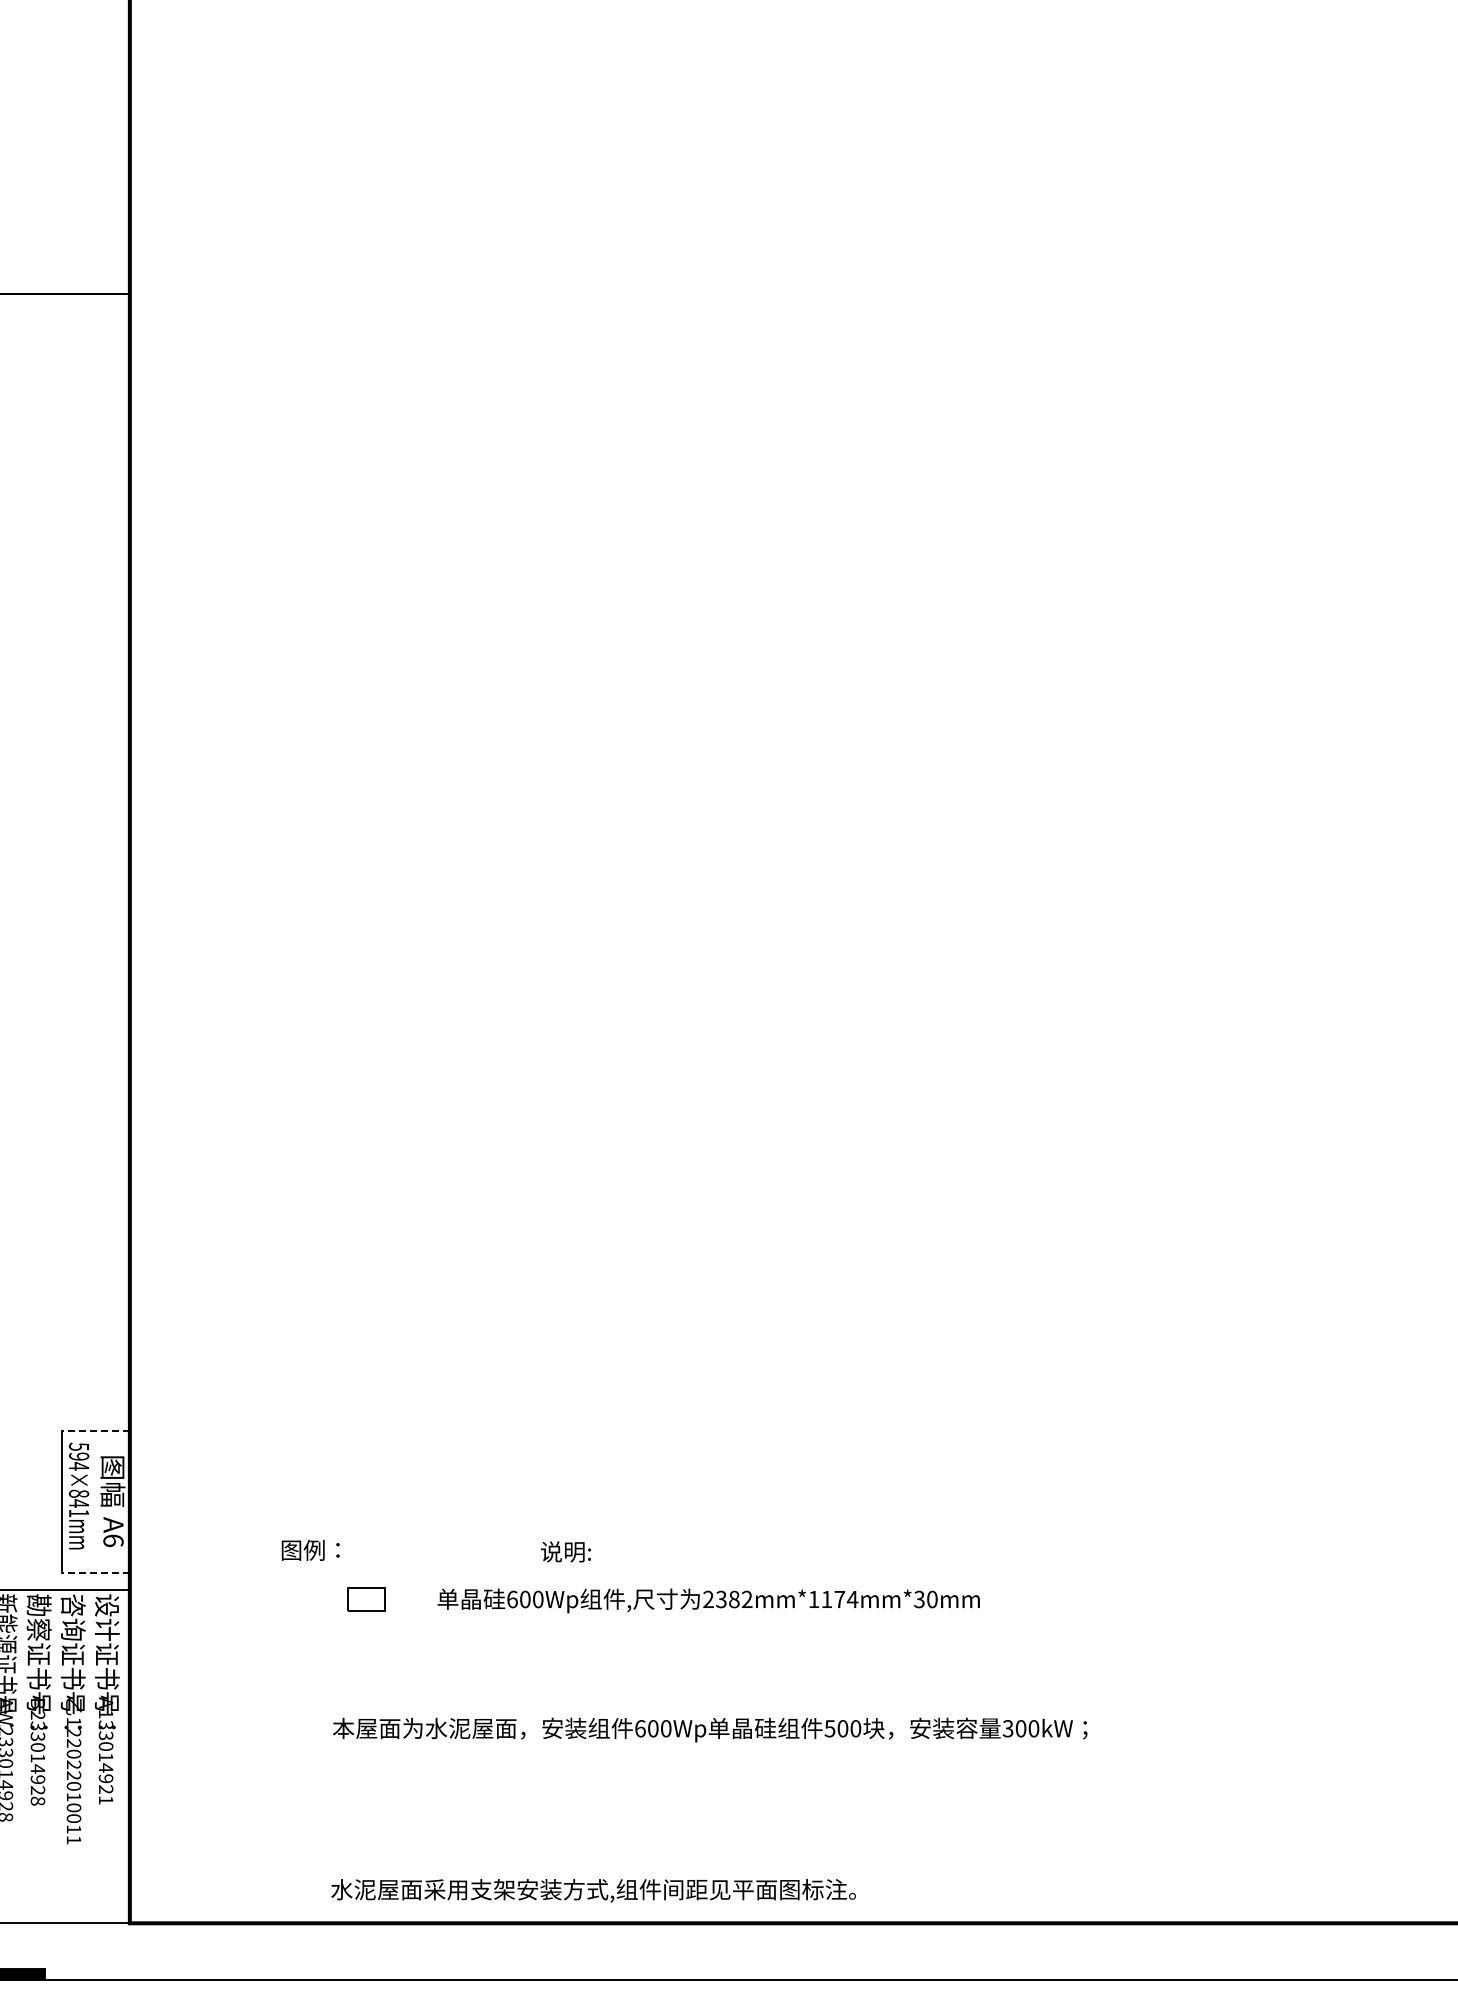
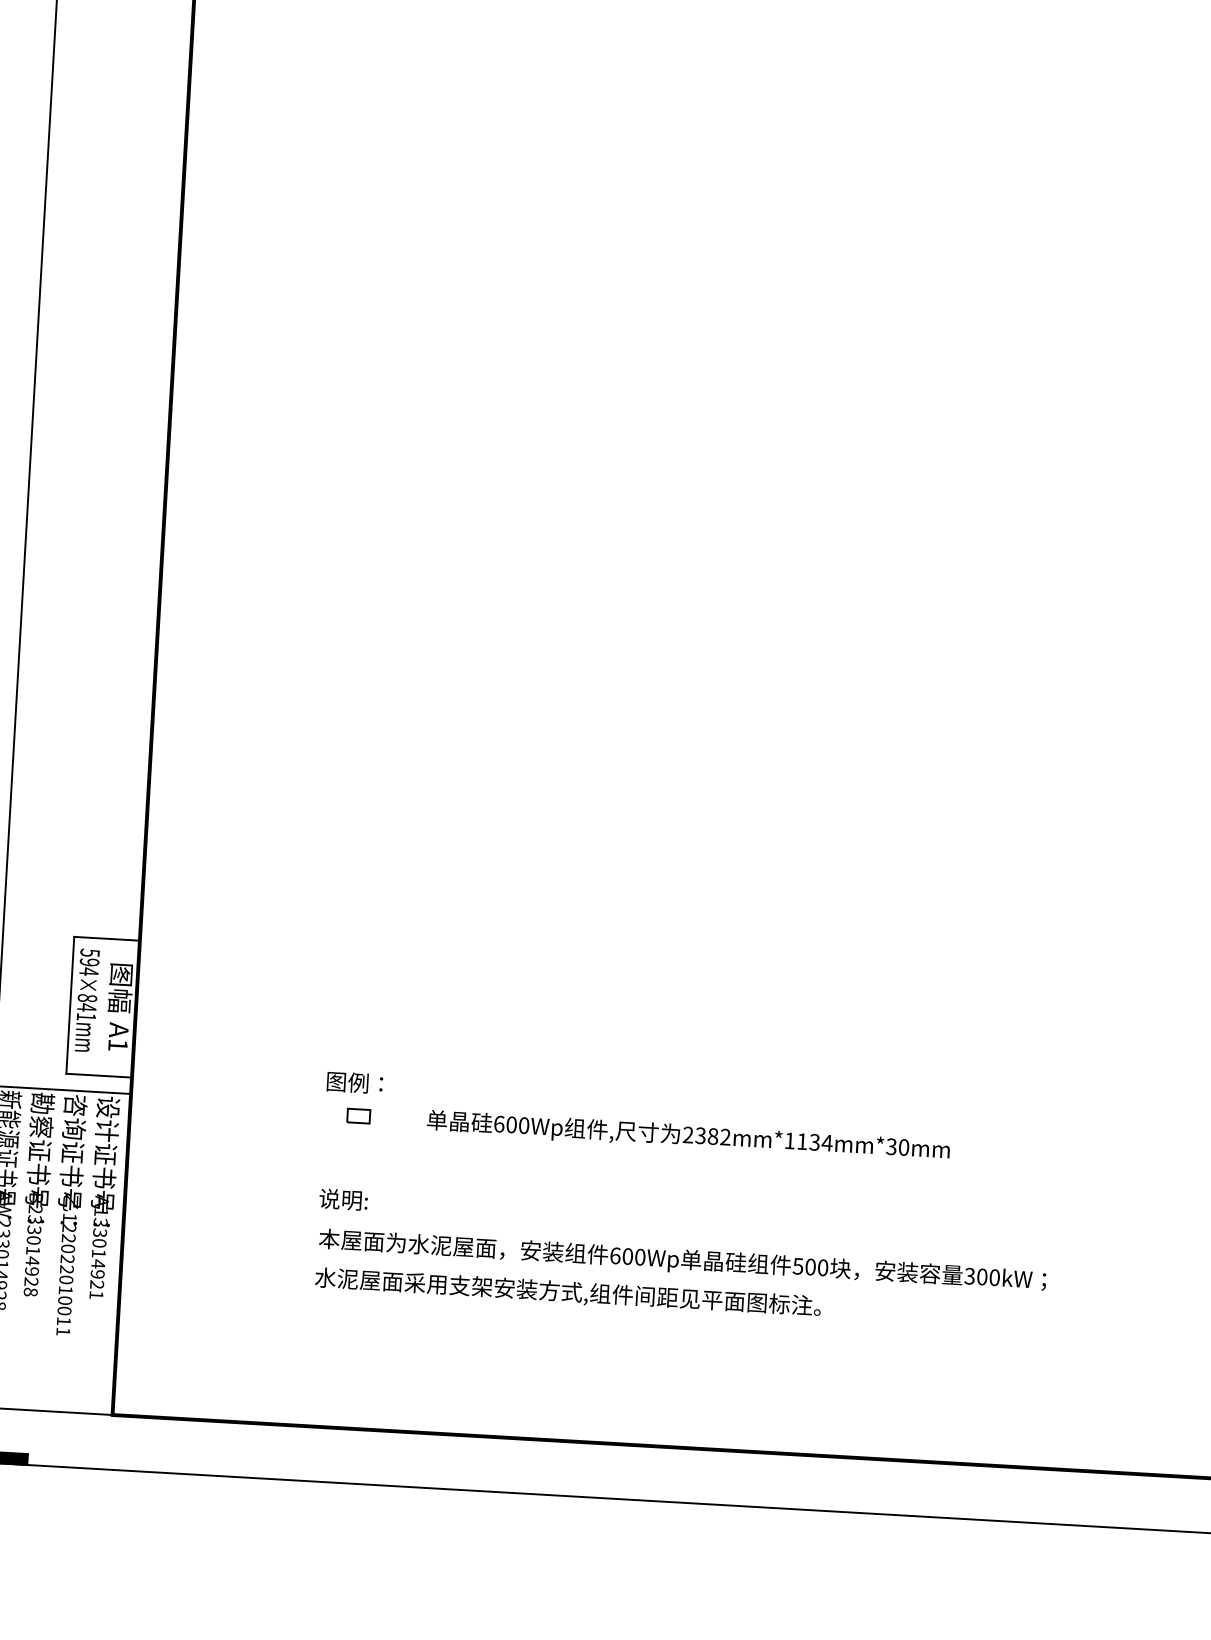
line: (95, 1431) -> (106, 939), dashed -> solid
text: (113, 1540) -> (118, 1045), A6 -> A1
text: (310, 1549) -> (354, 1082), moved
text: (565, 1551) -> (343, 1199), moved
line: (95, 1573) -> (98, 1075), dashed -> solid
part: (366, 1599) -> (358, 1116), size x0.62
text: (839, 1599) -> (814, 1142), 2382mm*1174mm*30mm -> 2382mm*1134mm*30mm
text: (593, 1890) -> (567, 1292), moved

